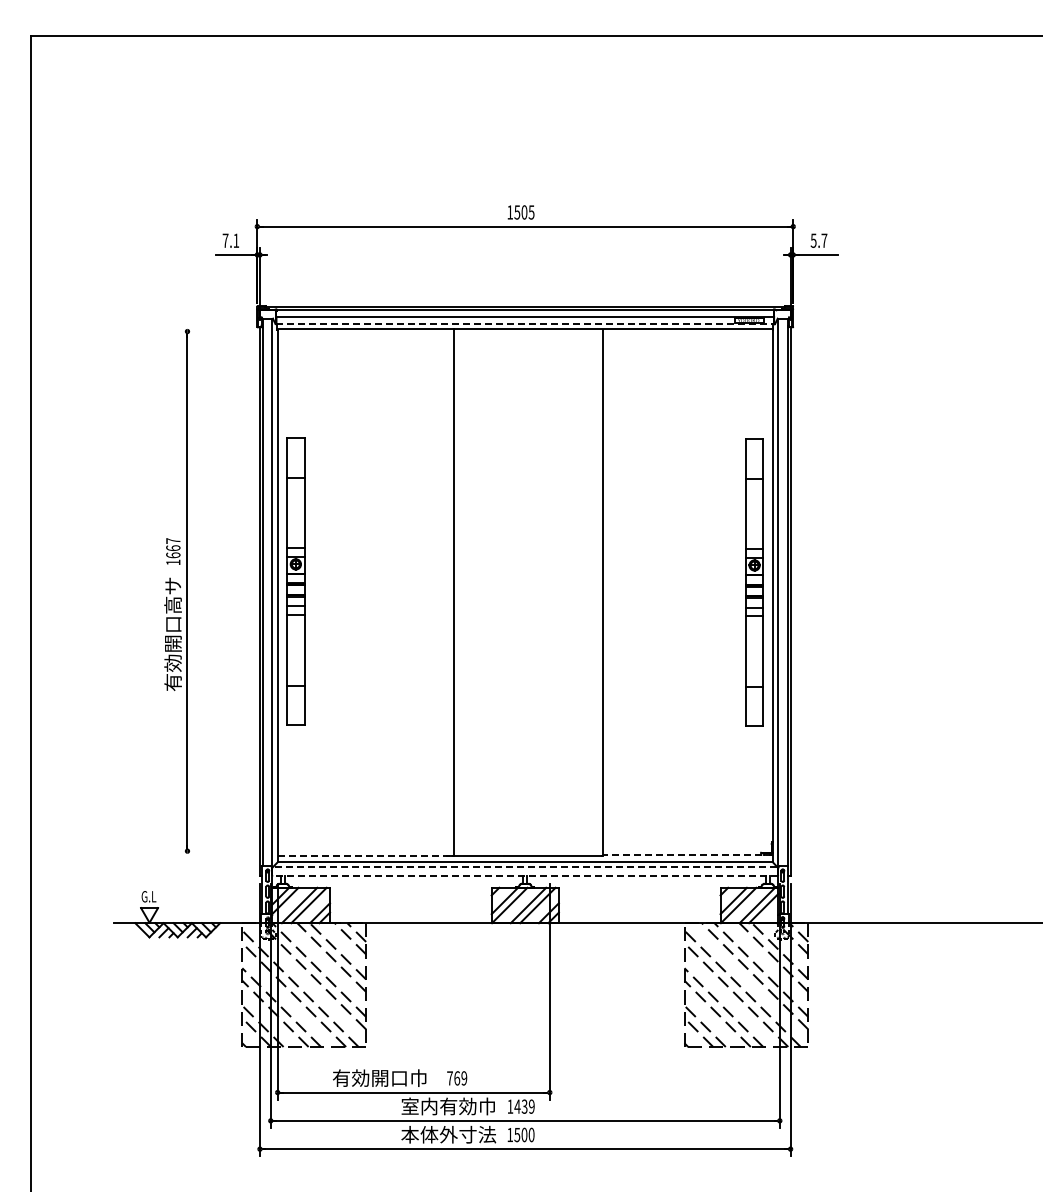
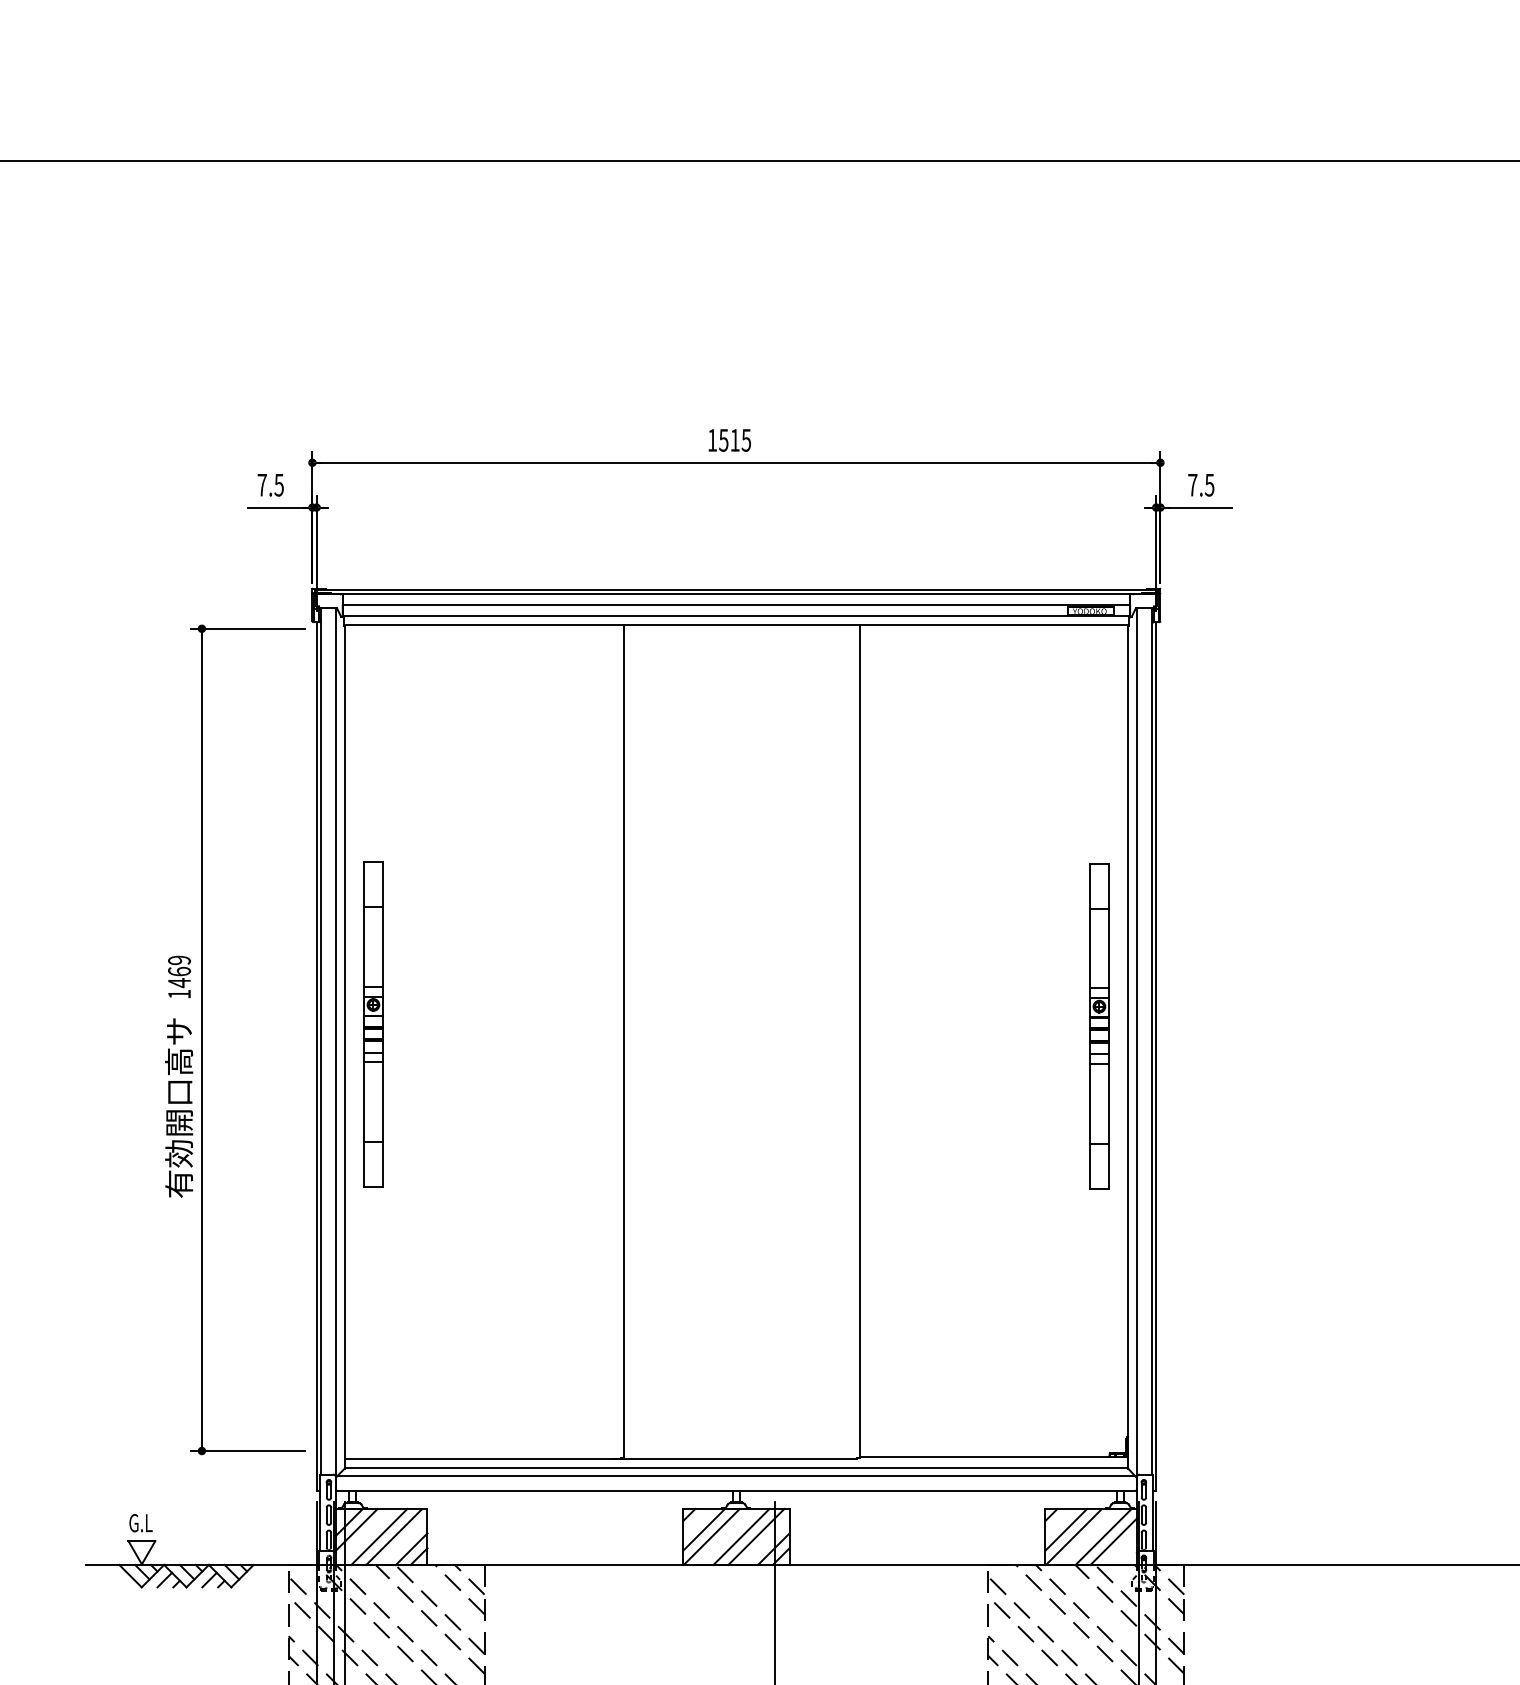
text: (524, 212) -> (735, 440), 1505 -> 1515
text: (236, 240) -> (279, 484), 7.1 -> 7.5
text: (818, 240) -> (1200, 484), 5.7 -> 7.5
line: (525, 323) -> (736, 616), dashed -> solid
line: (216, 331) -> (247, 628), added
text: (173, 548) -> (179, 972), 1667 -> 1469
part: (295, 581) -> (372, 1024), size x0.71
part: (754, 582) -> (1099, 1025), size x0.71
line: (216, 851) -> (247, 1451), added
line: (688, 854) -> (994, 1456), dashed -> solid
line: (365, 856) -> (483, 1459), dashed -> solid
line: (524, 867) -> (735, 1476), dashed -> solid
line: (524, 876) -> (735, 1491), dashed -> solid

